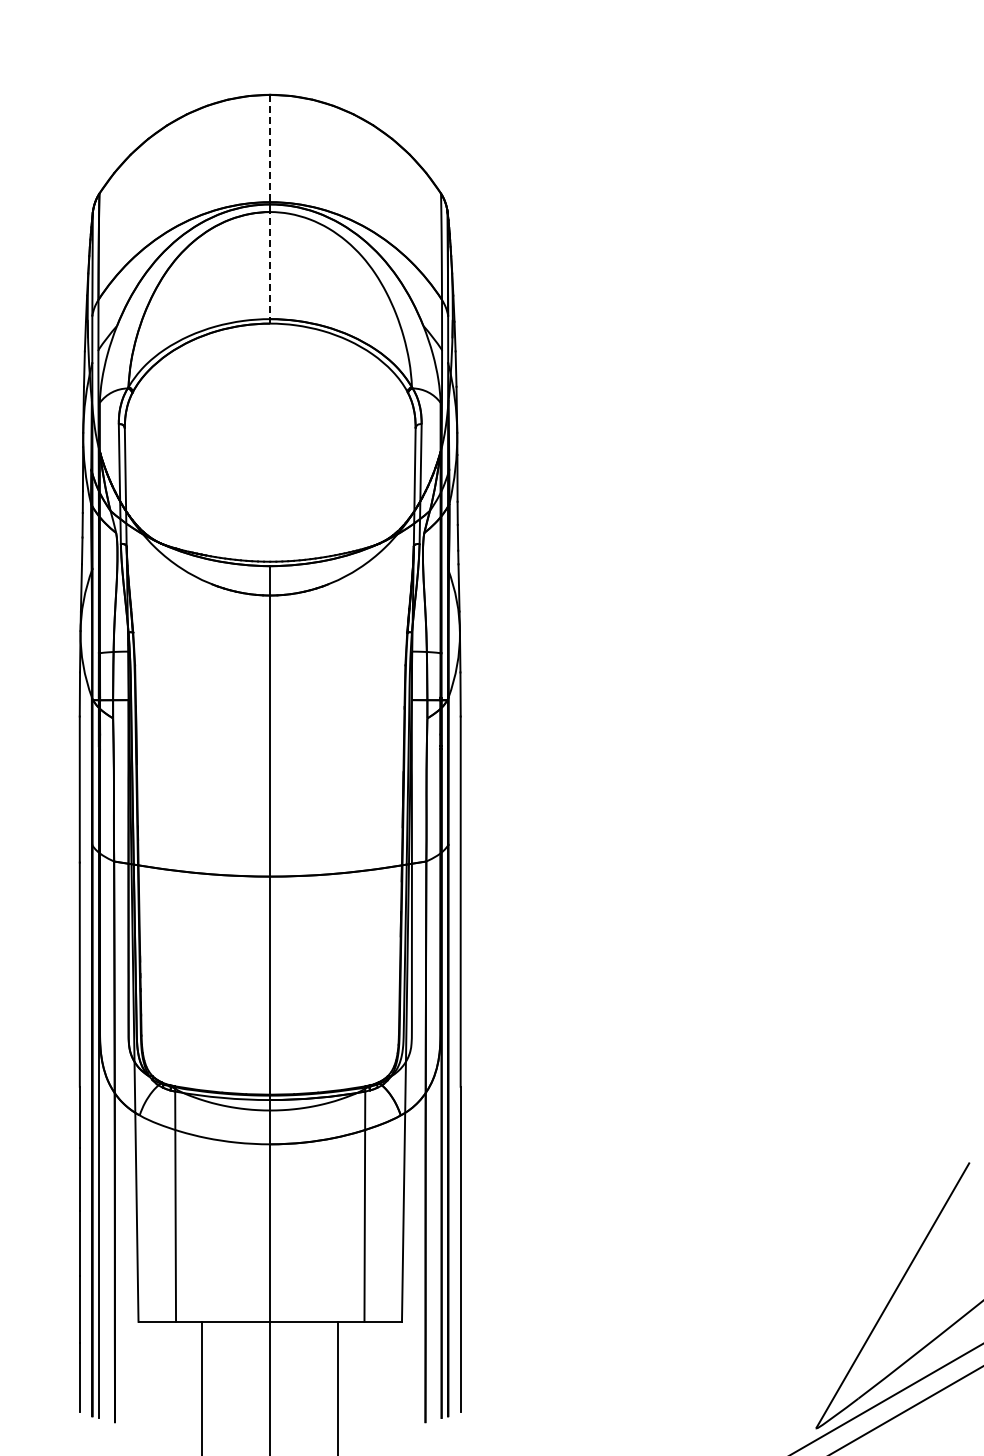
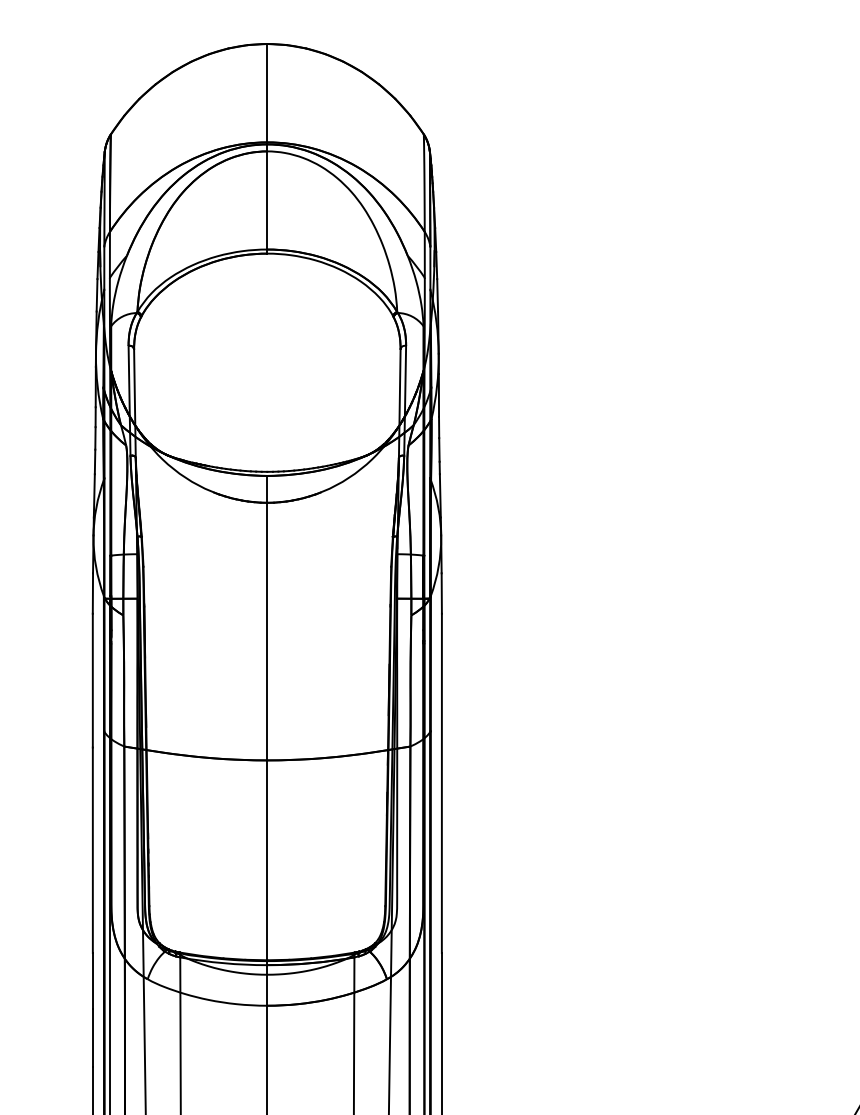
line: (270, 148) -> (267, 93), dashed -> solid
line: (270, 267) -> (267, 202), dashed -> solid

